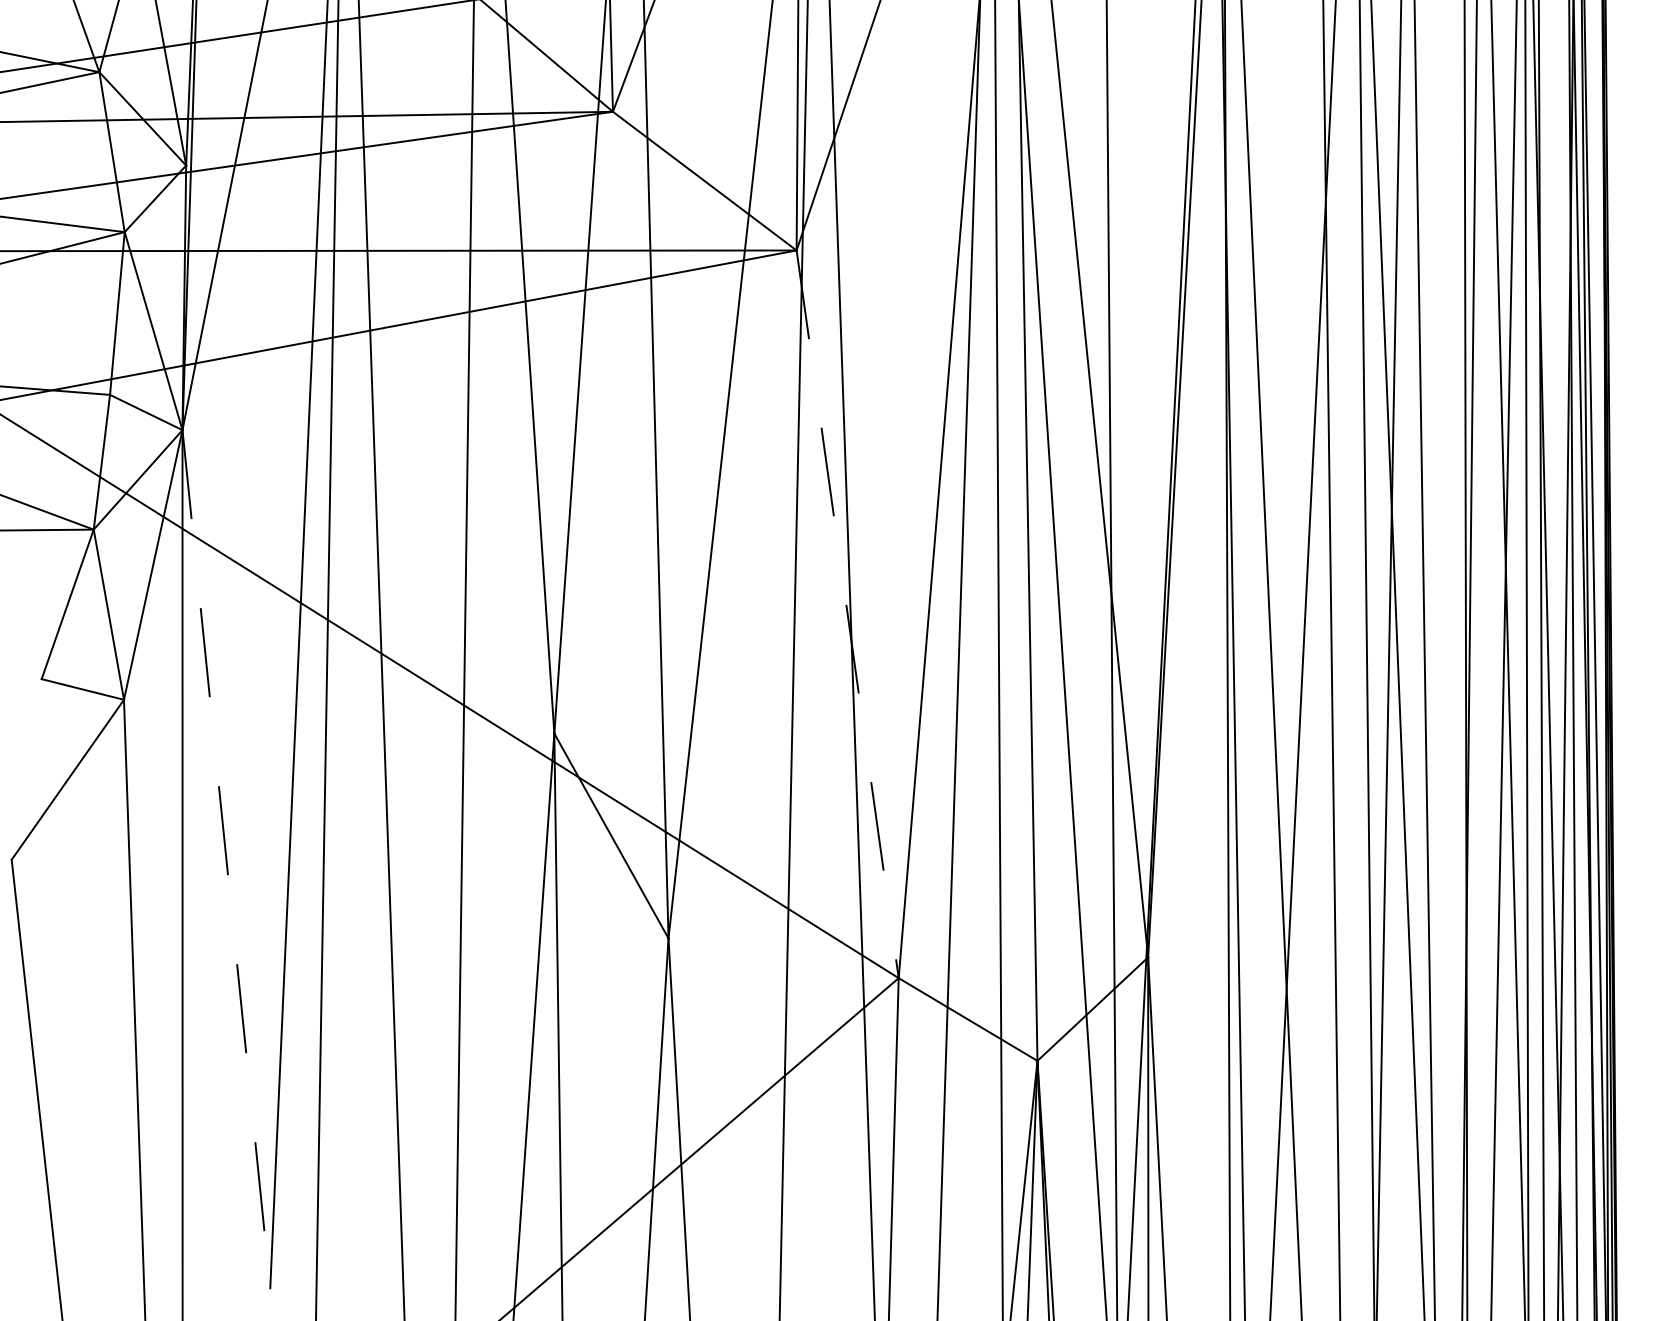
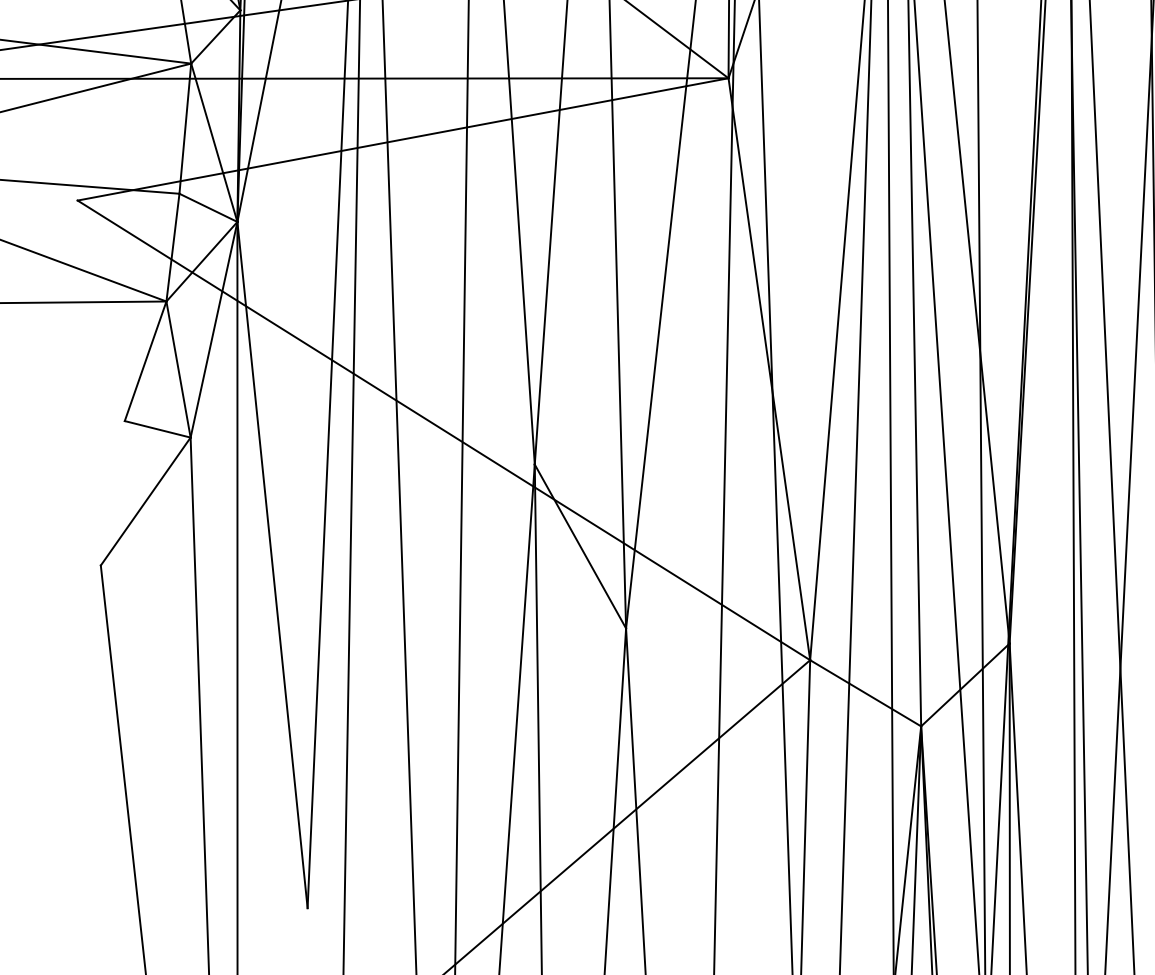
line: (847, 614) -> (769, 369), dashed -> solid
line: (226, 859) -> (272, 565), dashed -> solid

